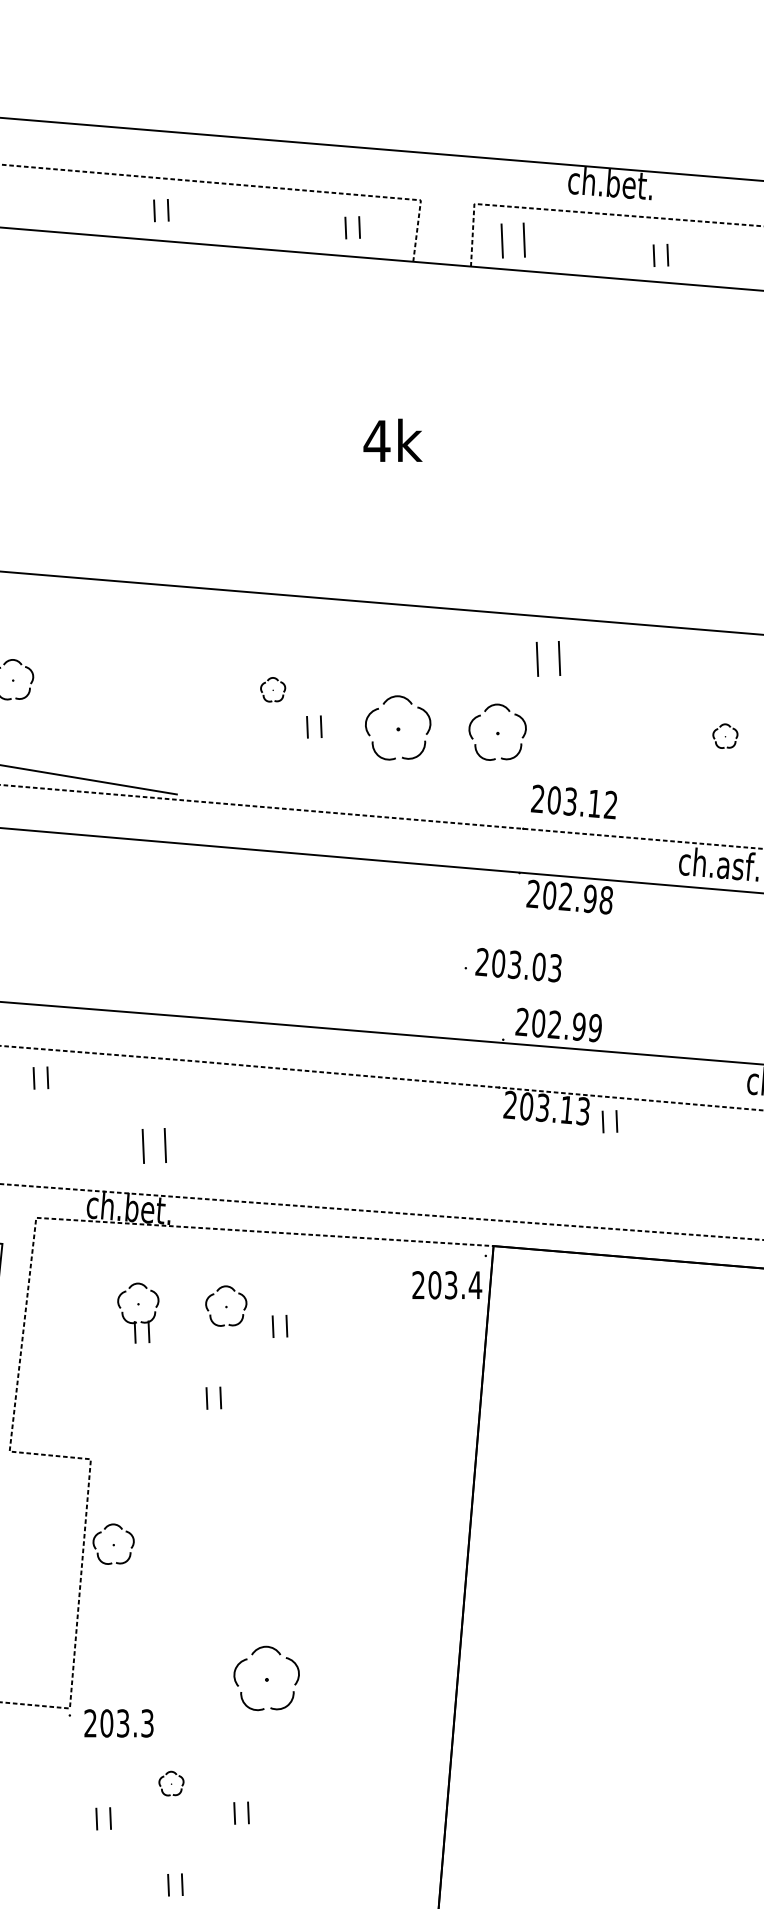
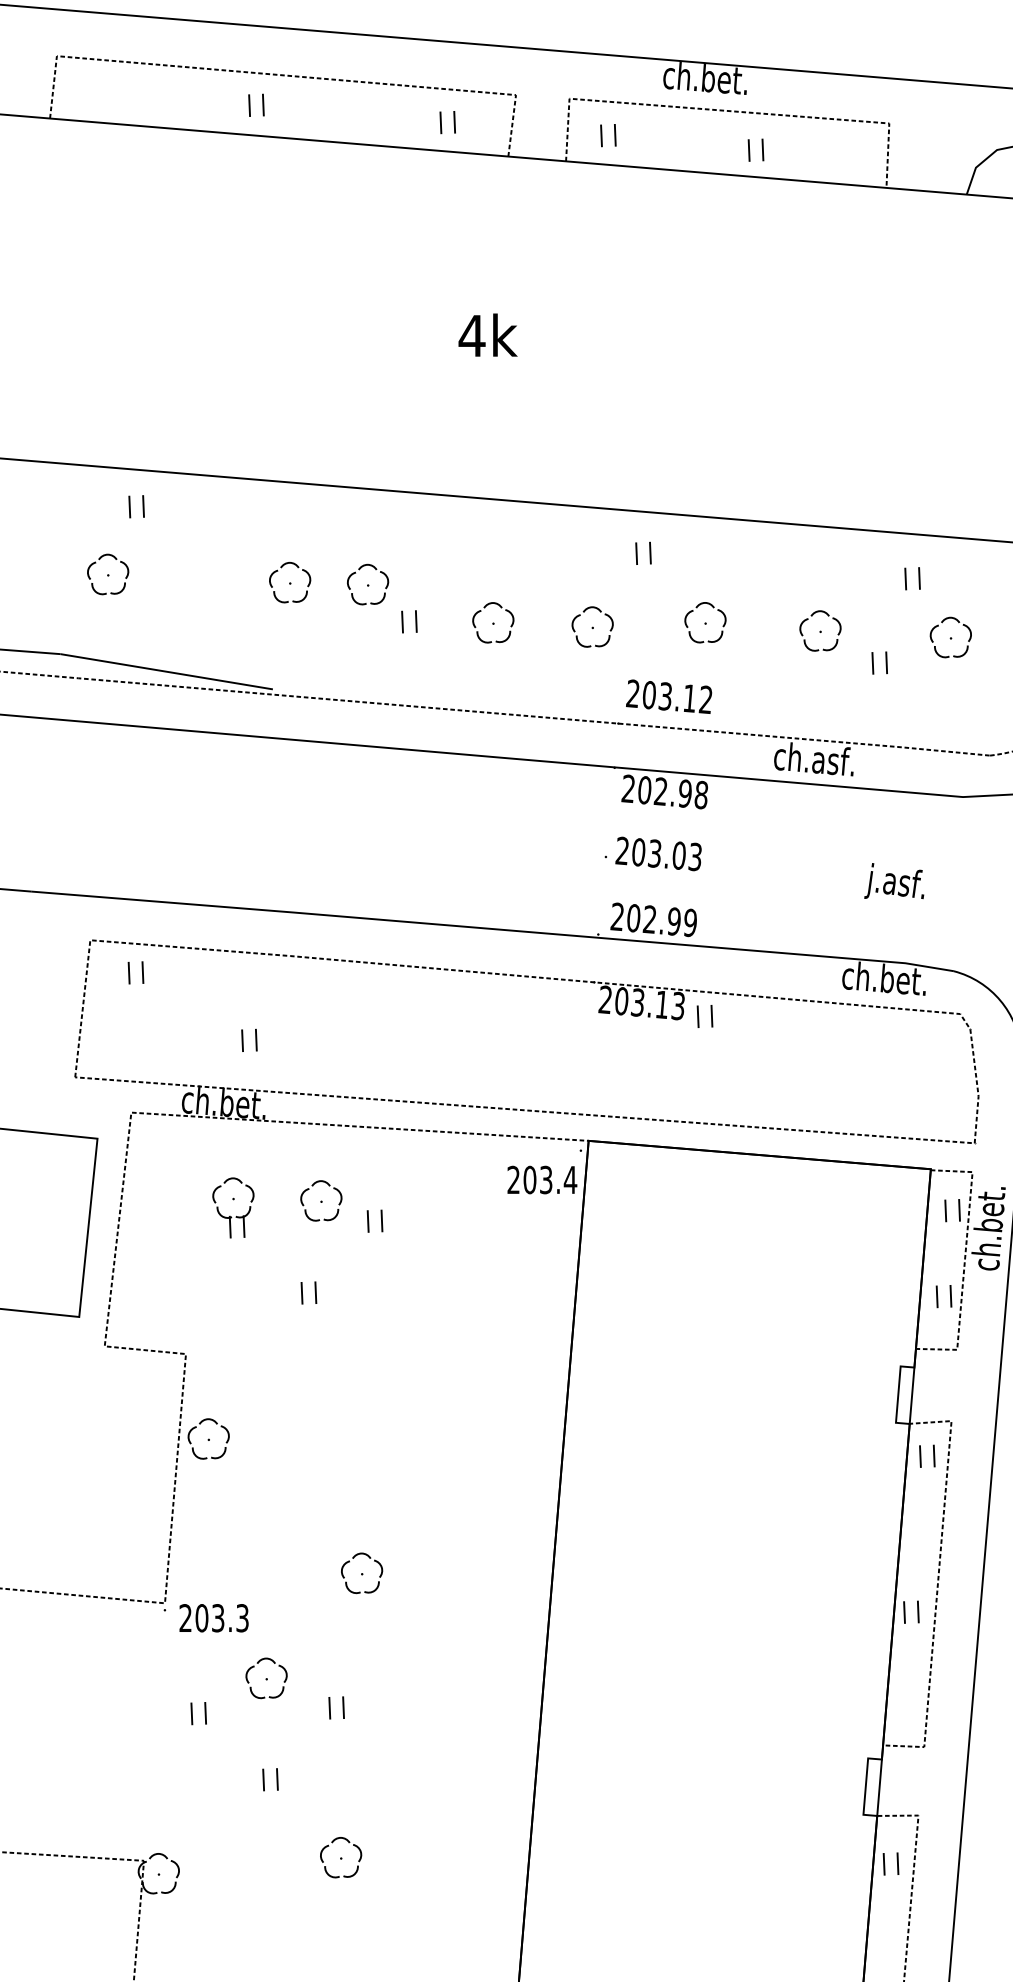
part: (513, 240) -> (608, 135), size x0.62
part: (41, 611) -> (136, 506), added
part: (548, 657) -> (643, 552), size x0.62
part: (195, 687) -> (290, 582), added
part: (273, 689) -> (368, 584), size x1.67
part: (398, 727) -> (493, 622), size x0.62
part: (610, 727) -> (705, 622), added
part: (497, 731) -> (592, 626), size x0.71
part: (725, 735) -> (820, 630), size x1.67
text: (512, 964) -> (652, 853), moved
part: (154, 1144) -> (249, 1039), size x0.62
part: (267, 1678) -> (362, 1573), size x0.62
part: (171, 1783) -> (266, 1678), size x1.67

